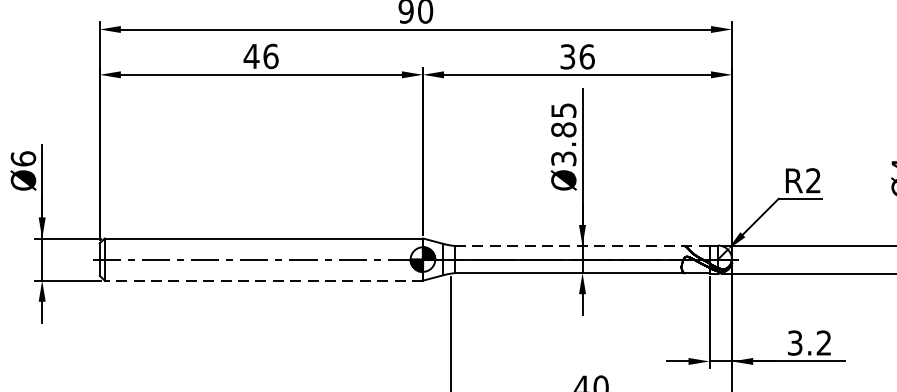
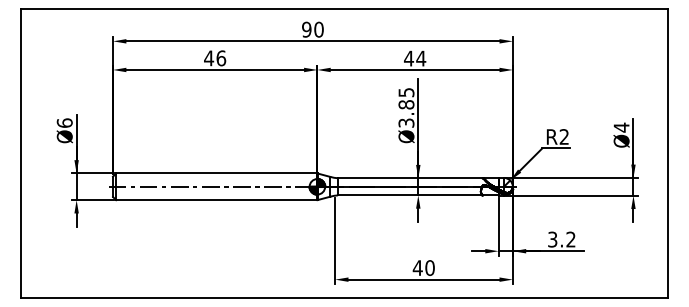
text: (578, 56) -> (415, 58), 36 -> 44
line: (581, 246) -> (417, 178), dashed -> solid
line: (263, 281) -> (216, 200), dashed -> solid

